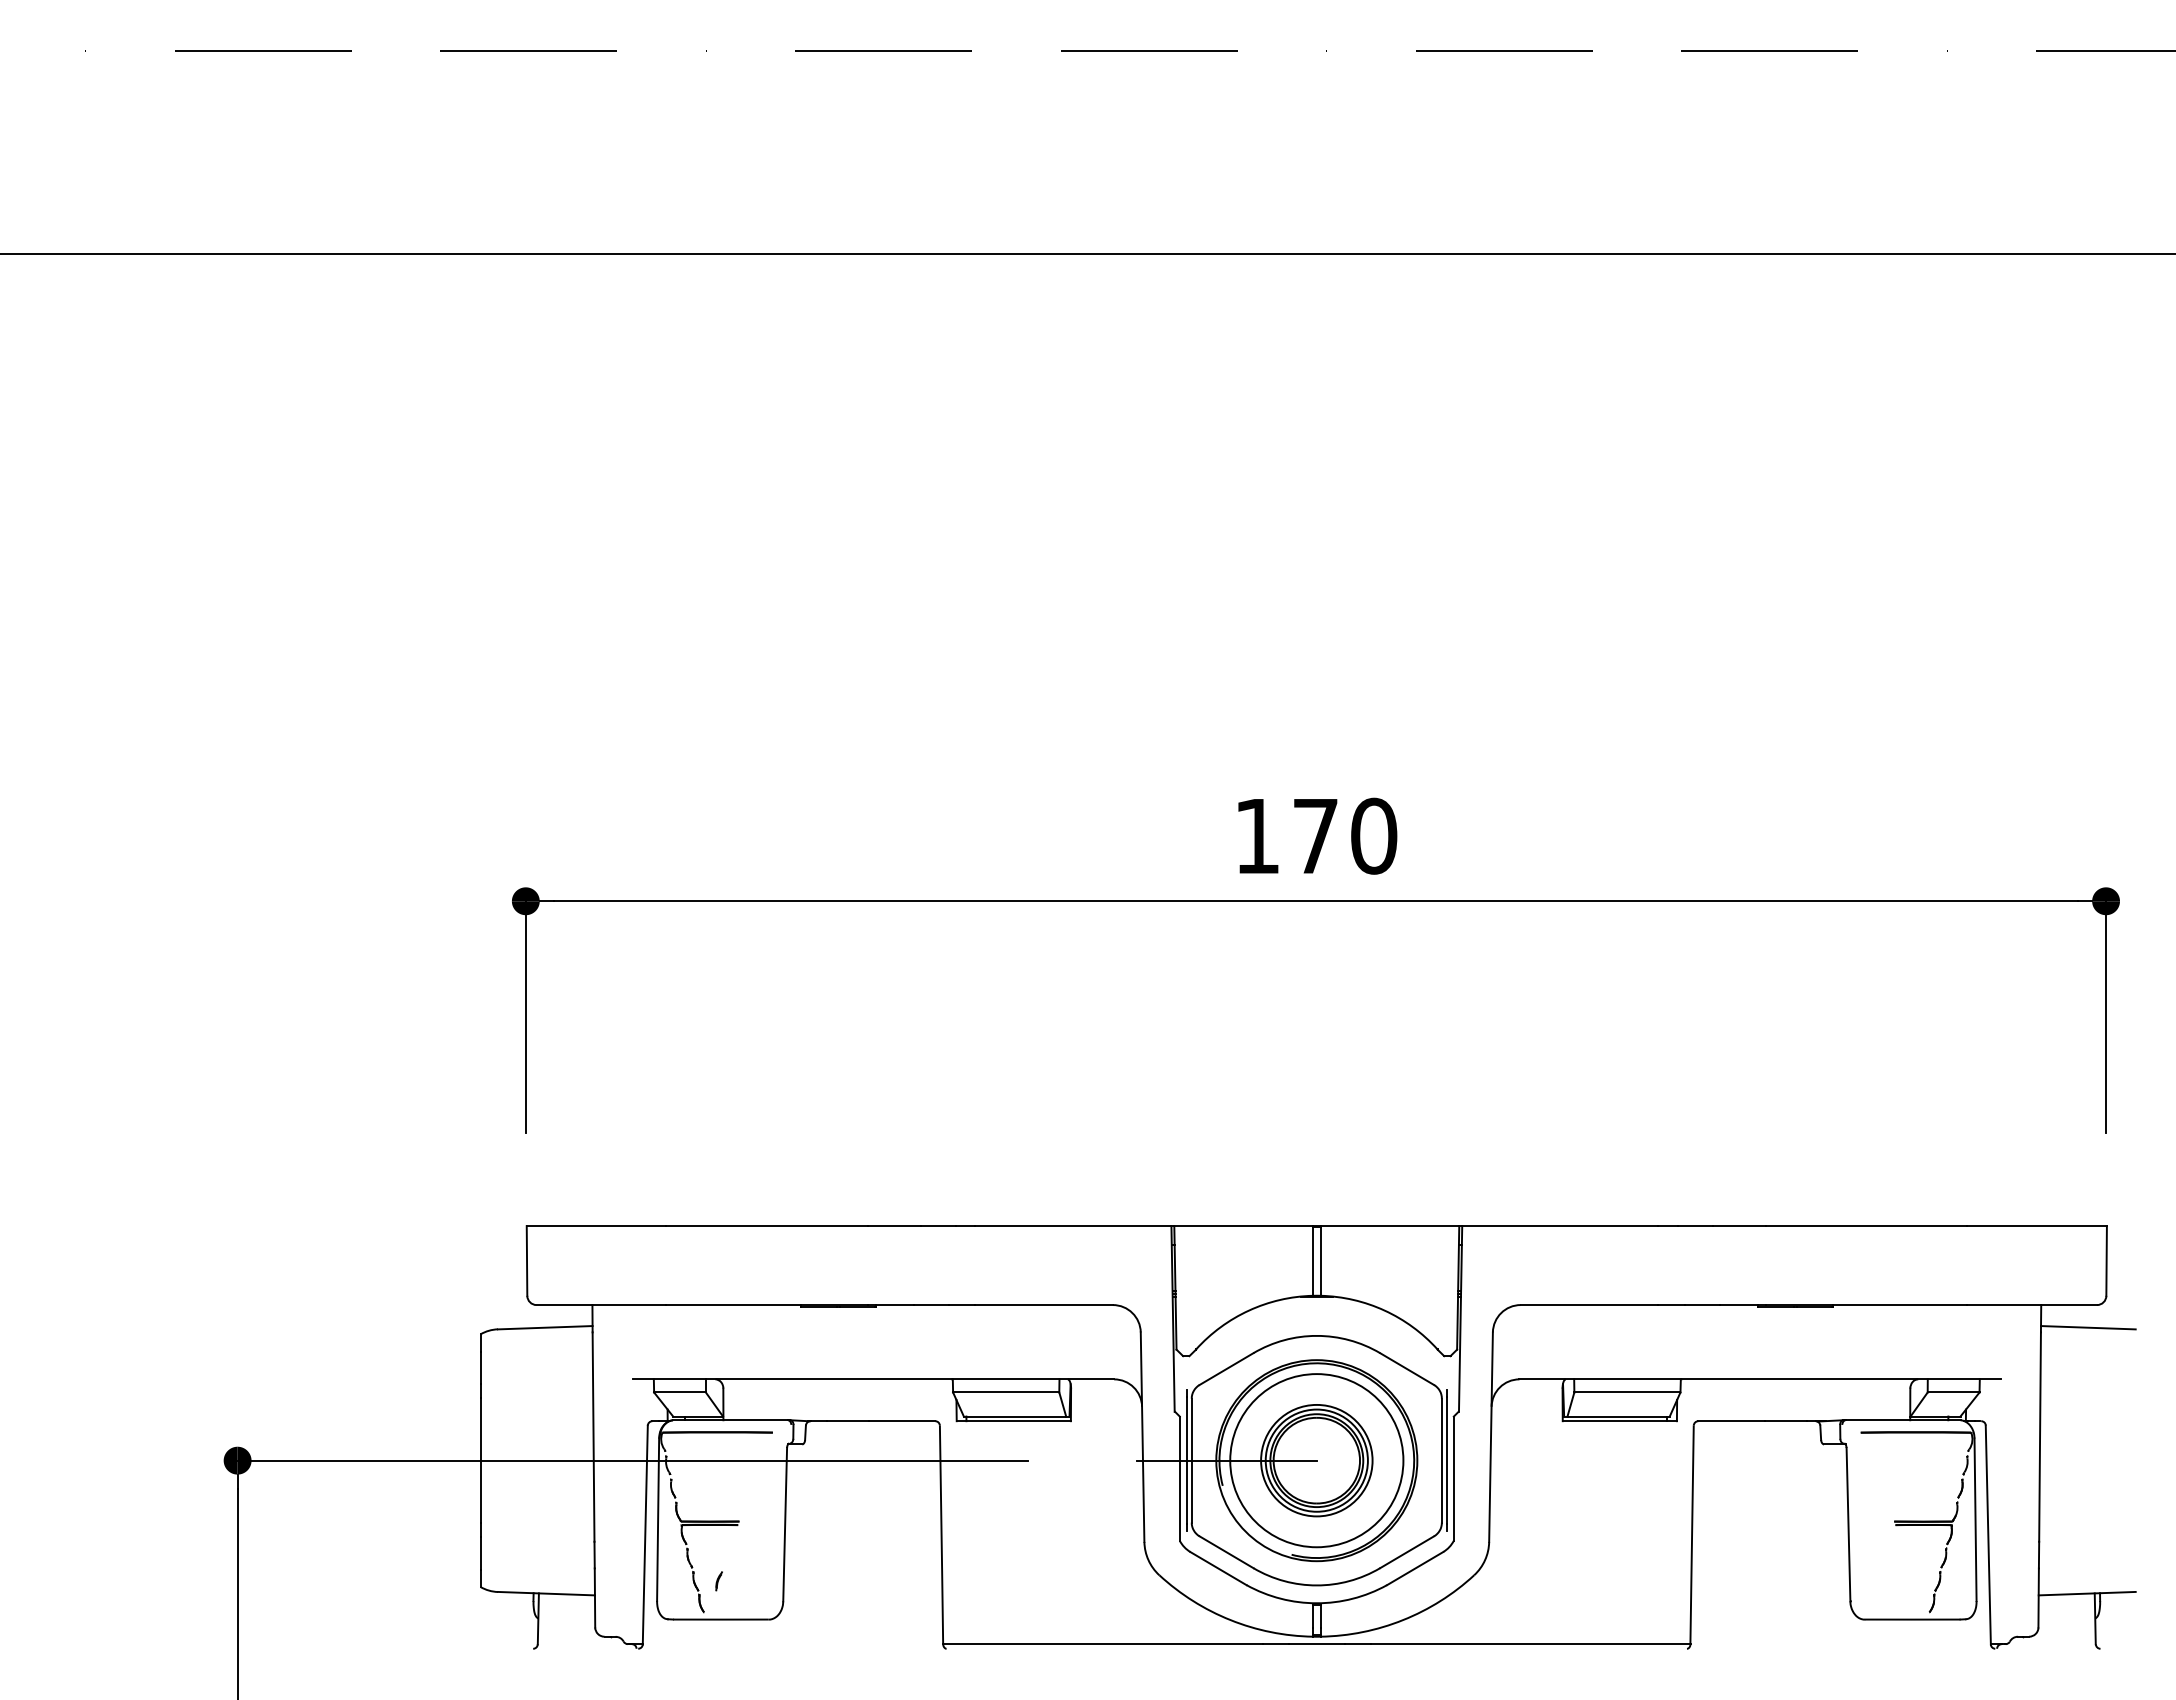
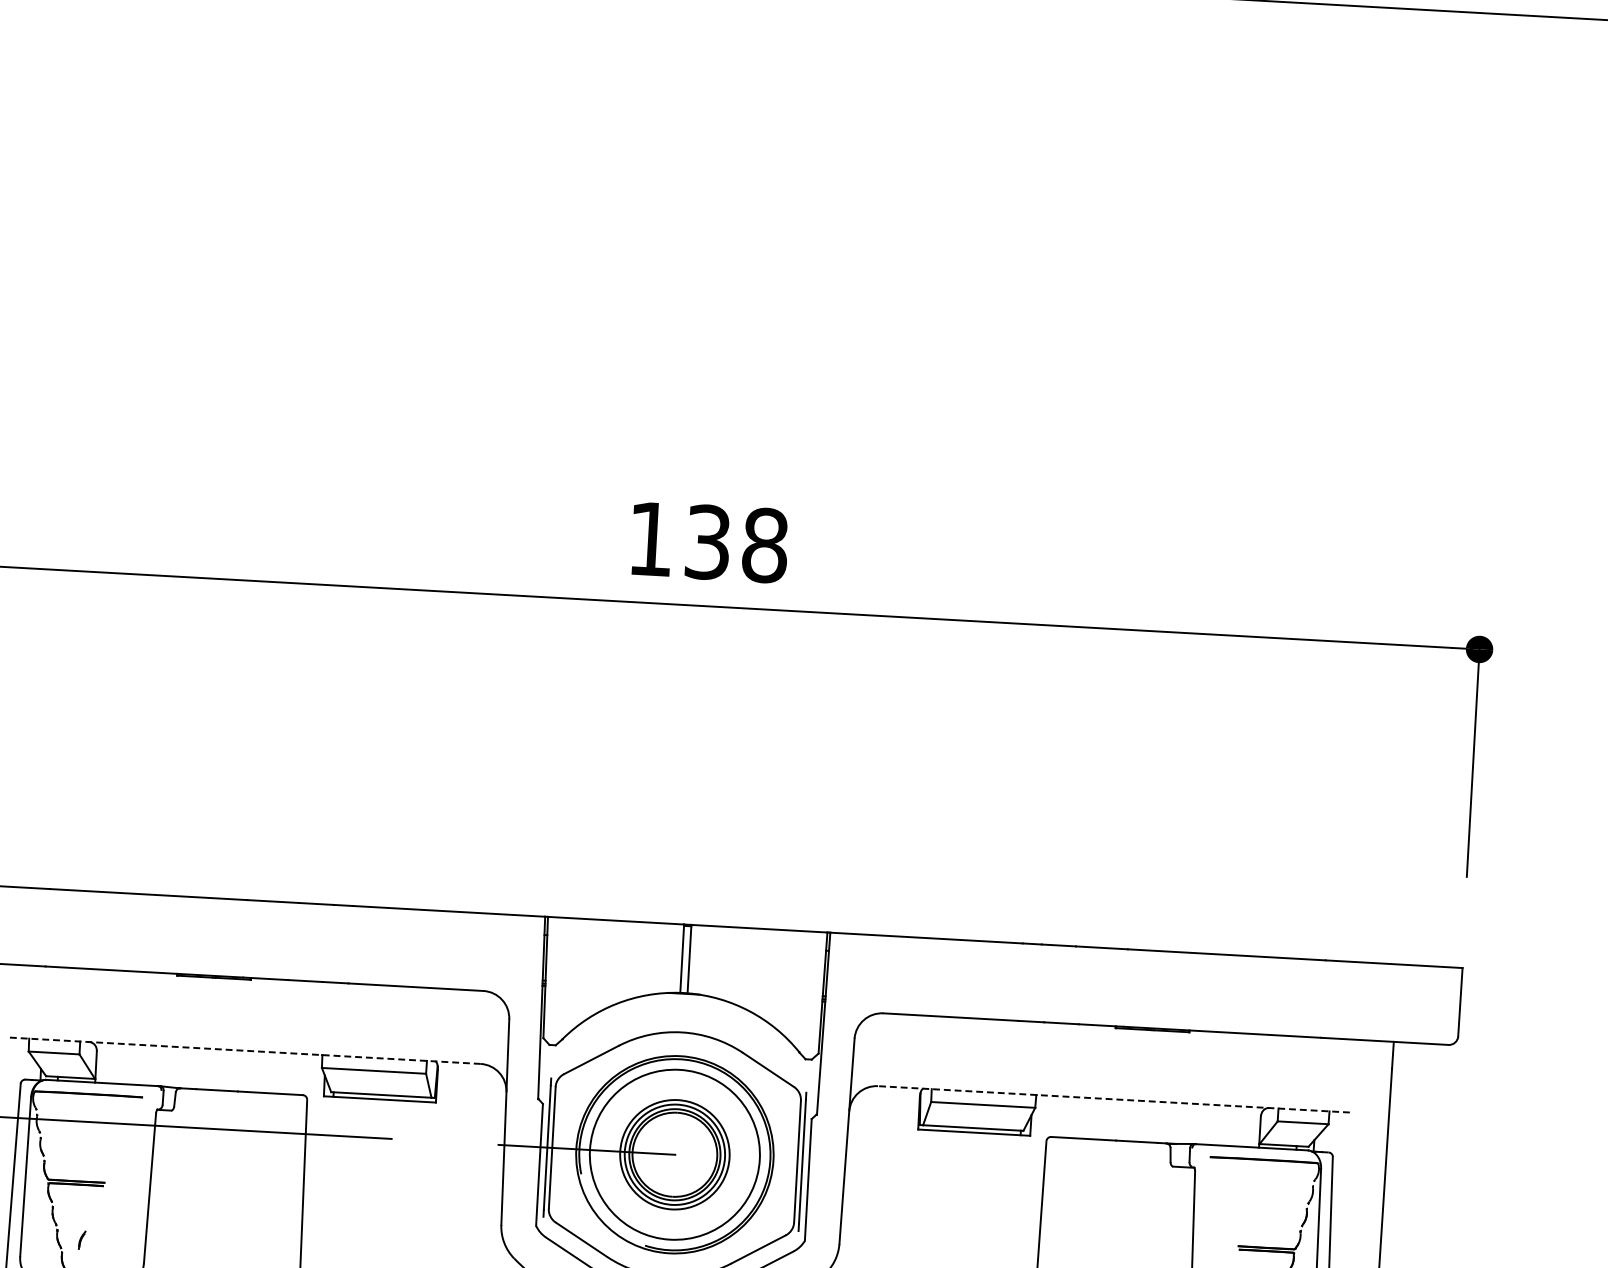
text: (1345, 835) -> (737, 543), 170 -> 138
line: (2088, 1327) -> (1438, 1066), removed
line: (873, 1379) -> (244, 1050), solid -> dashed
line: (1759, 1379) -> (1113, 1099), solid -> dashed

